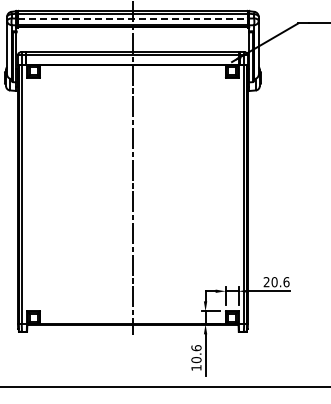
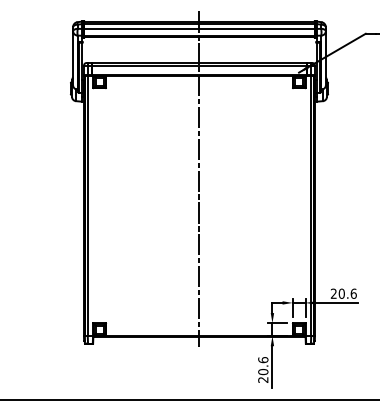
line: (132, 18) -> (199, 28), dashed -> solid
text: (196, 367) -> (263, 379), 10.6 -> 20.6

